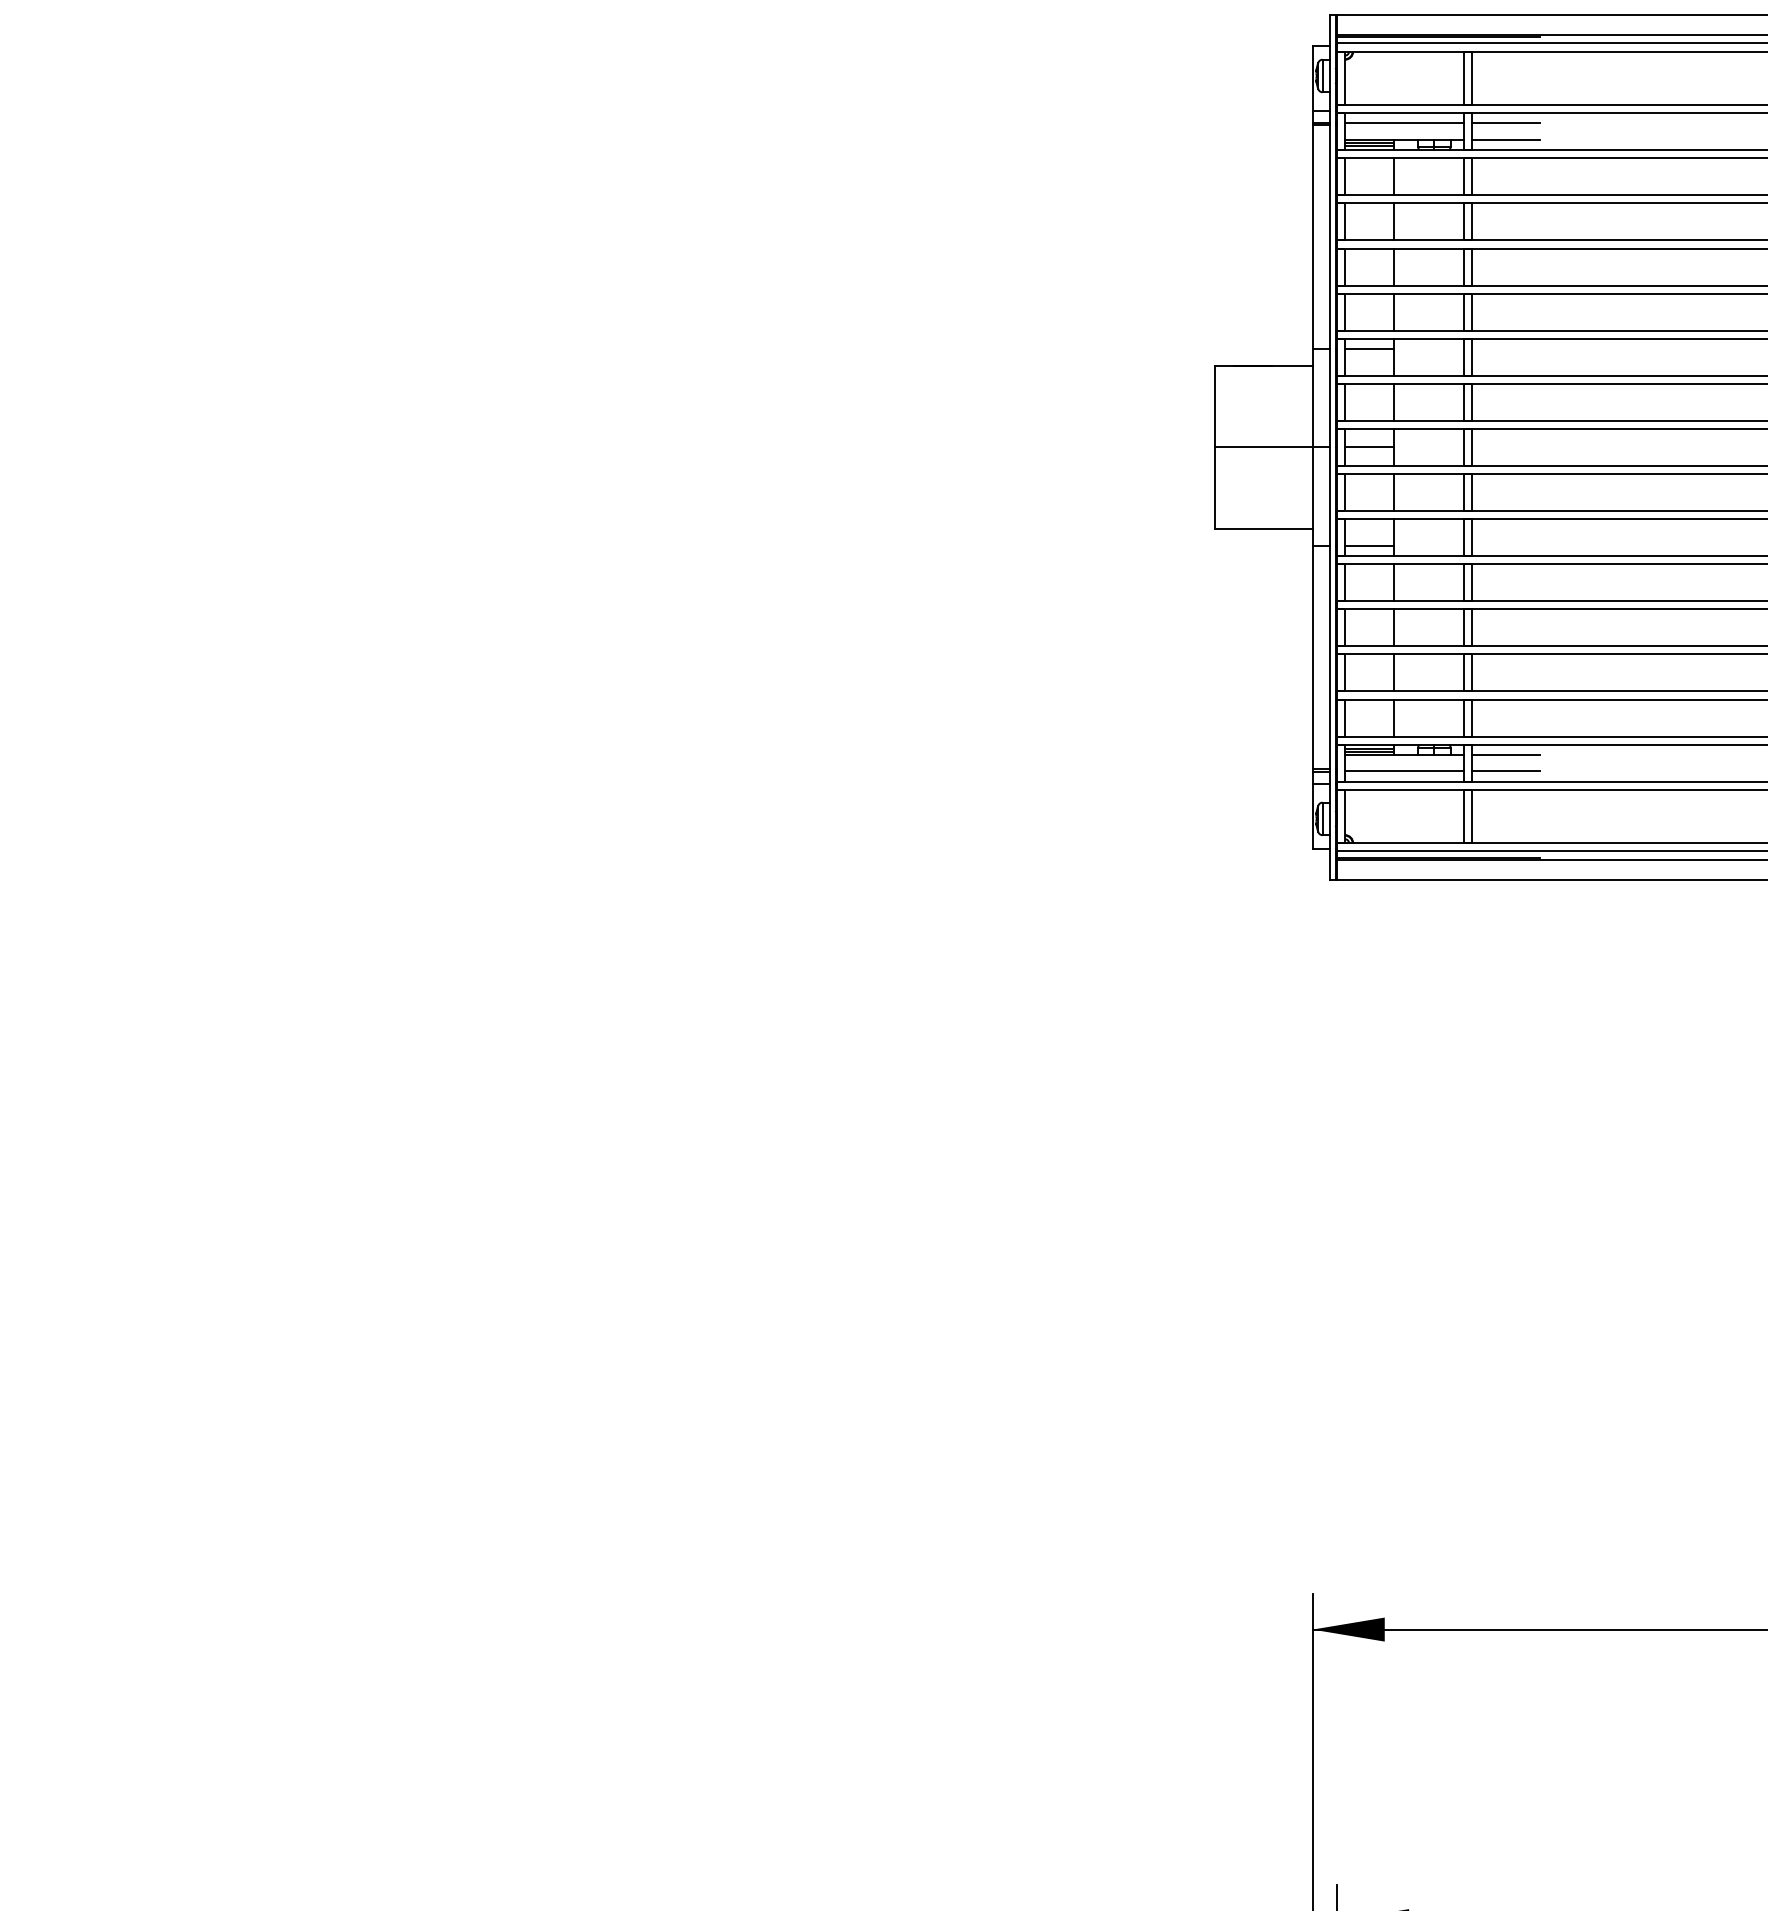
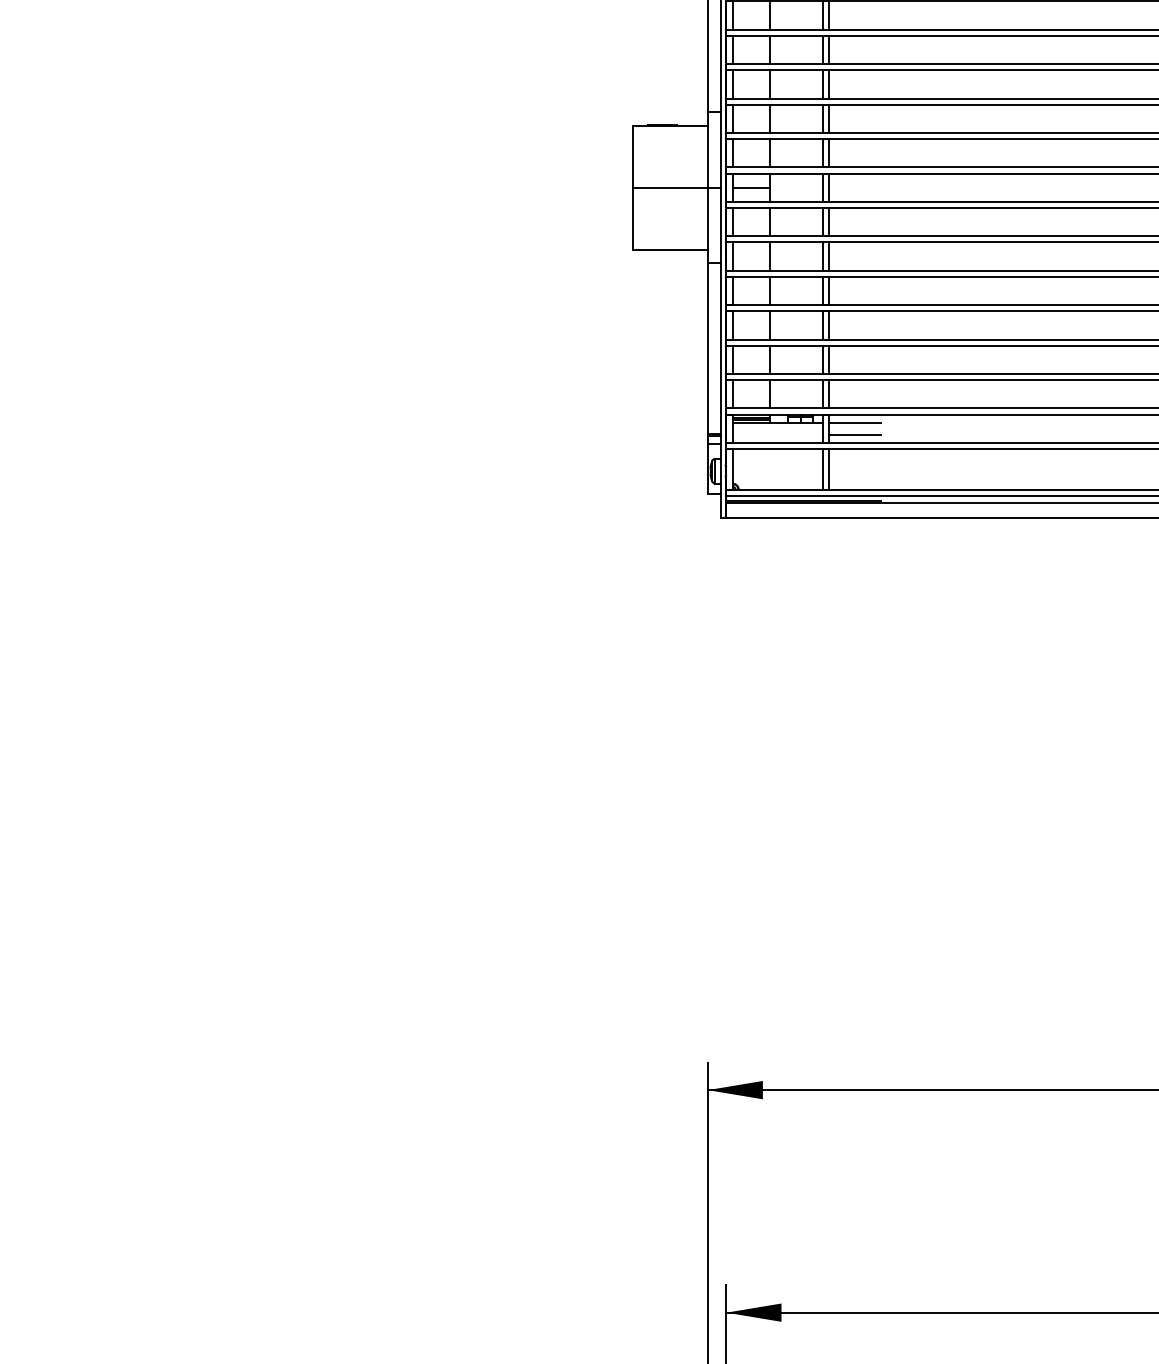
line: (1369, 348) -> (751, 112), removed
line: (1369, 546) -> (751, 263), removed
line: (1404, 771) -> (777, 435), removed

